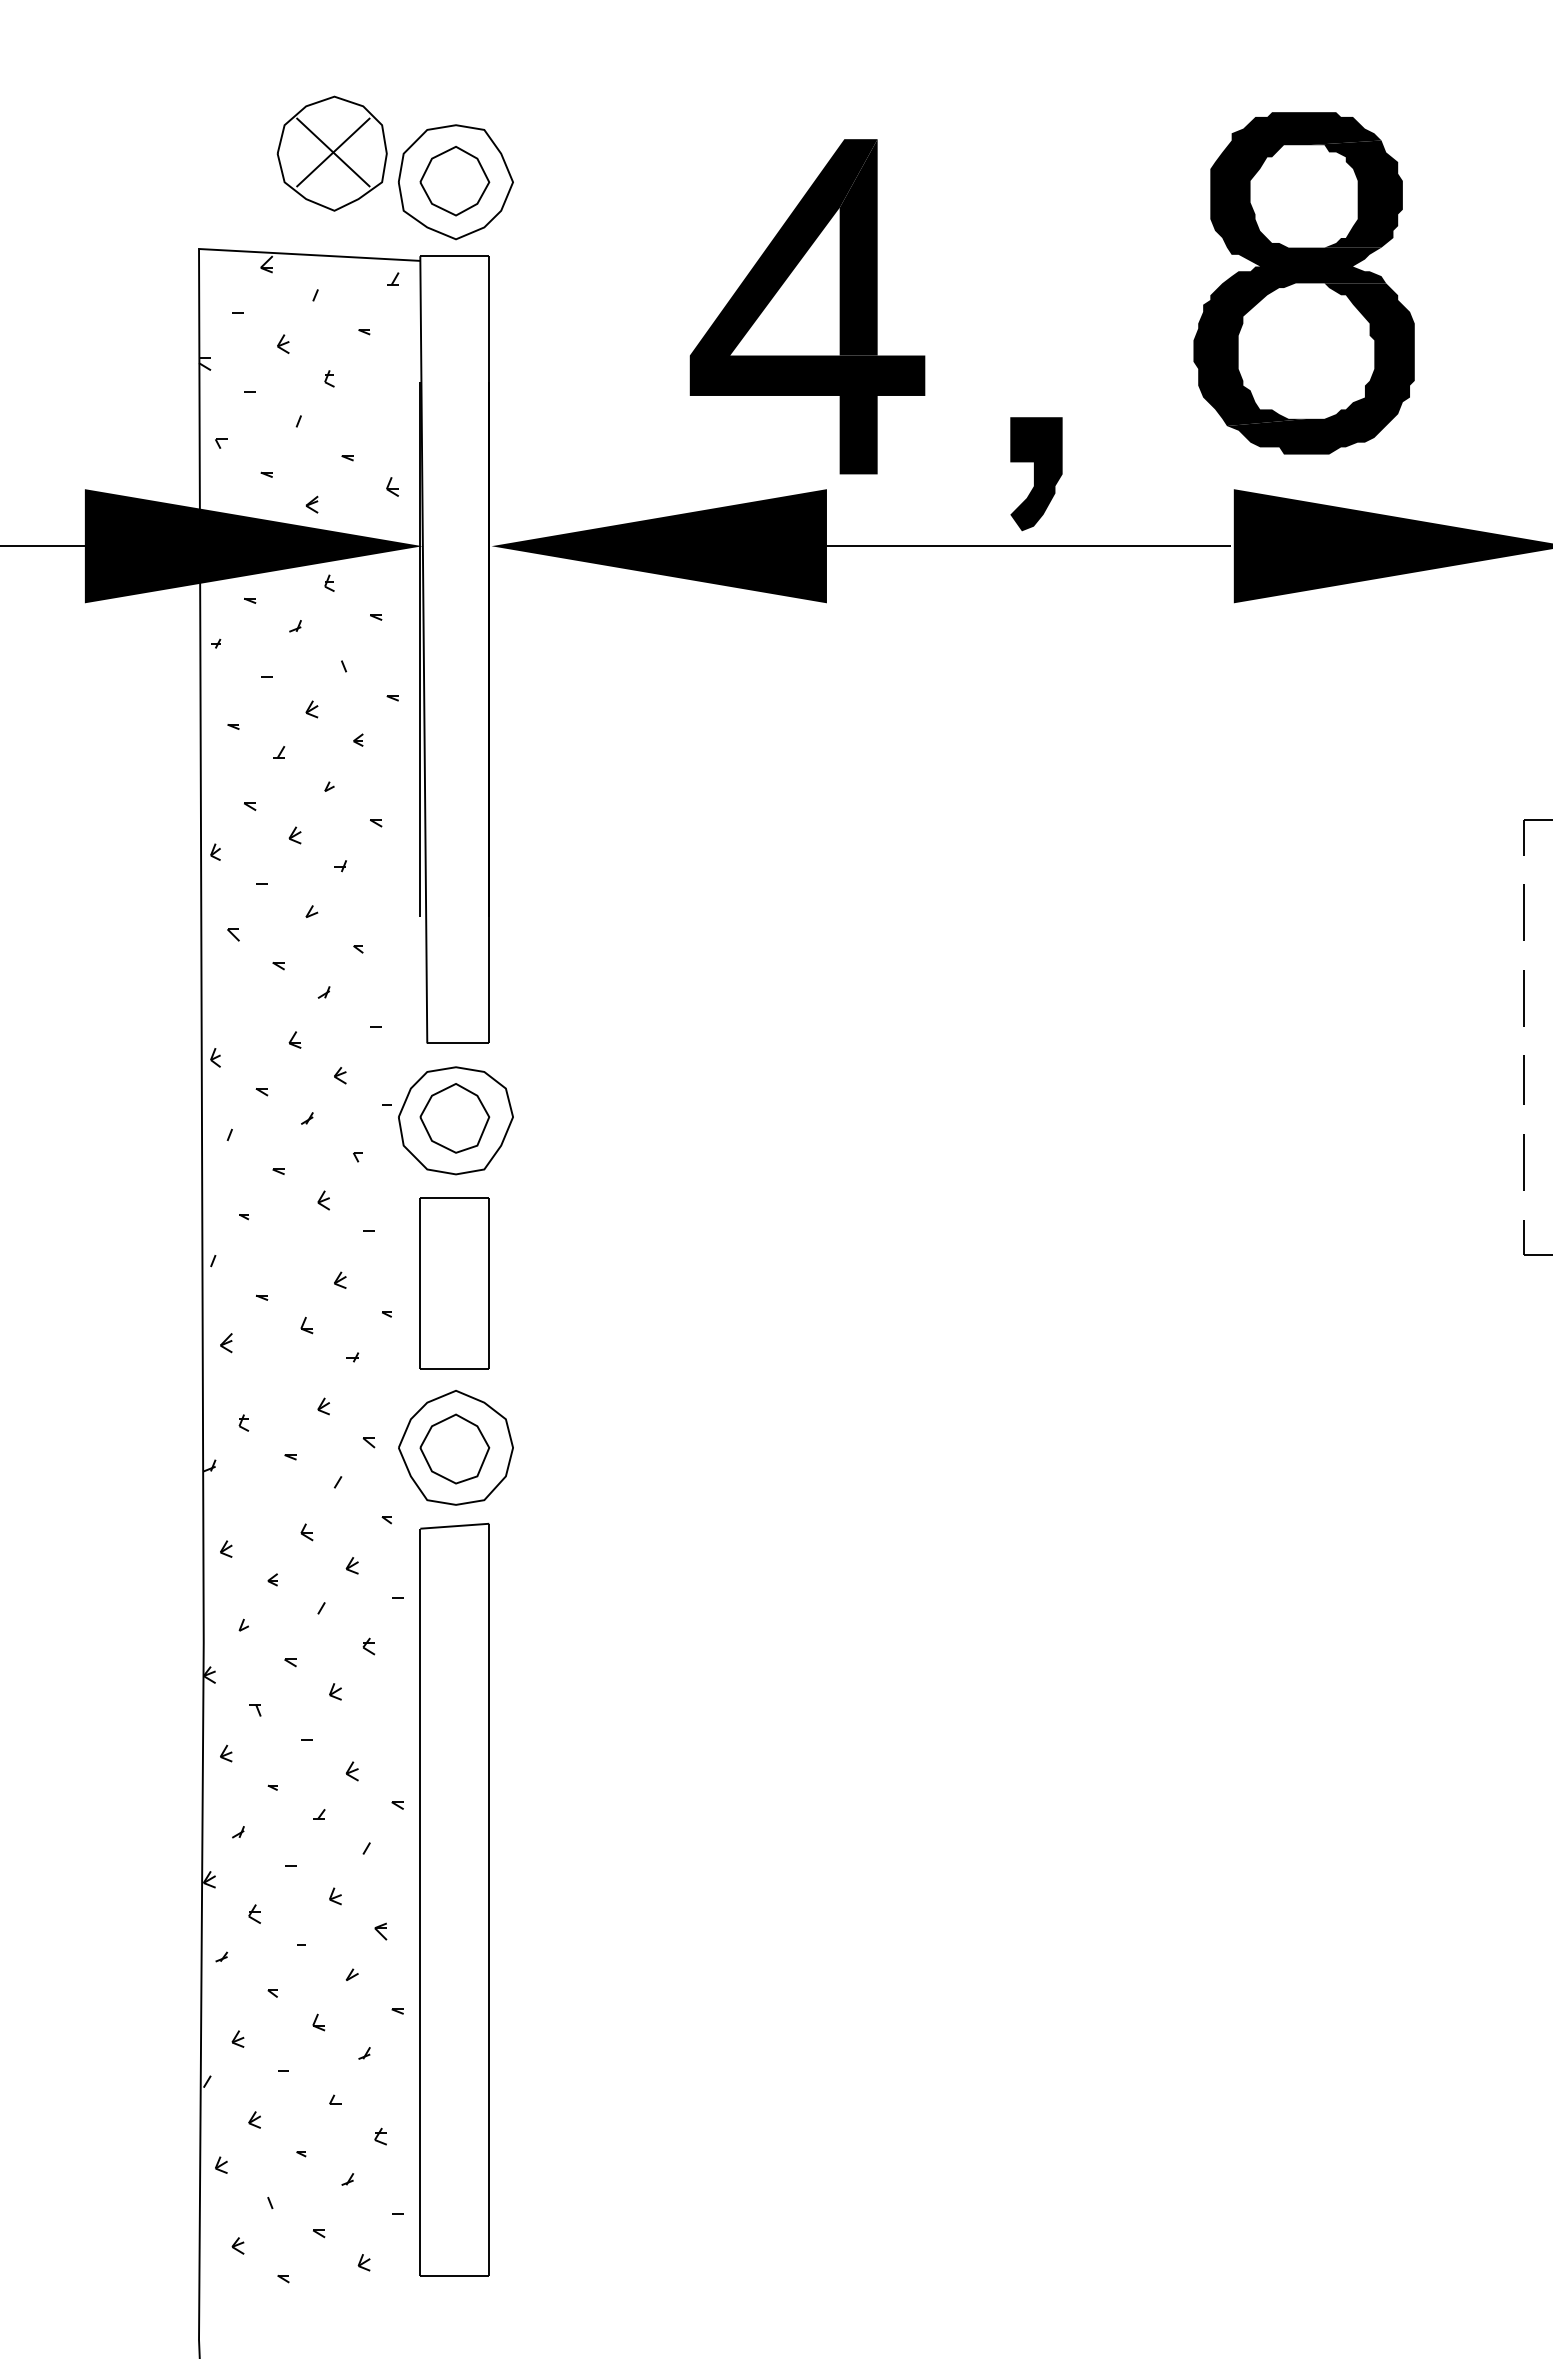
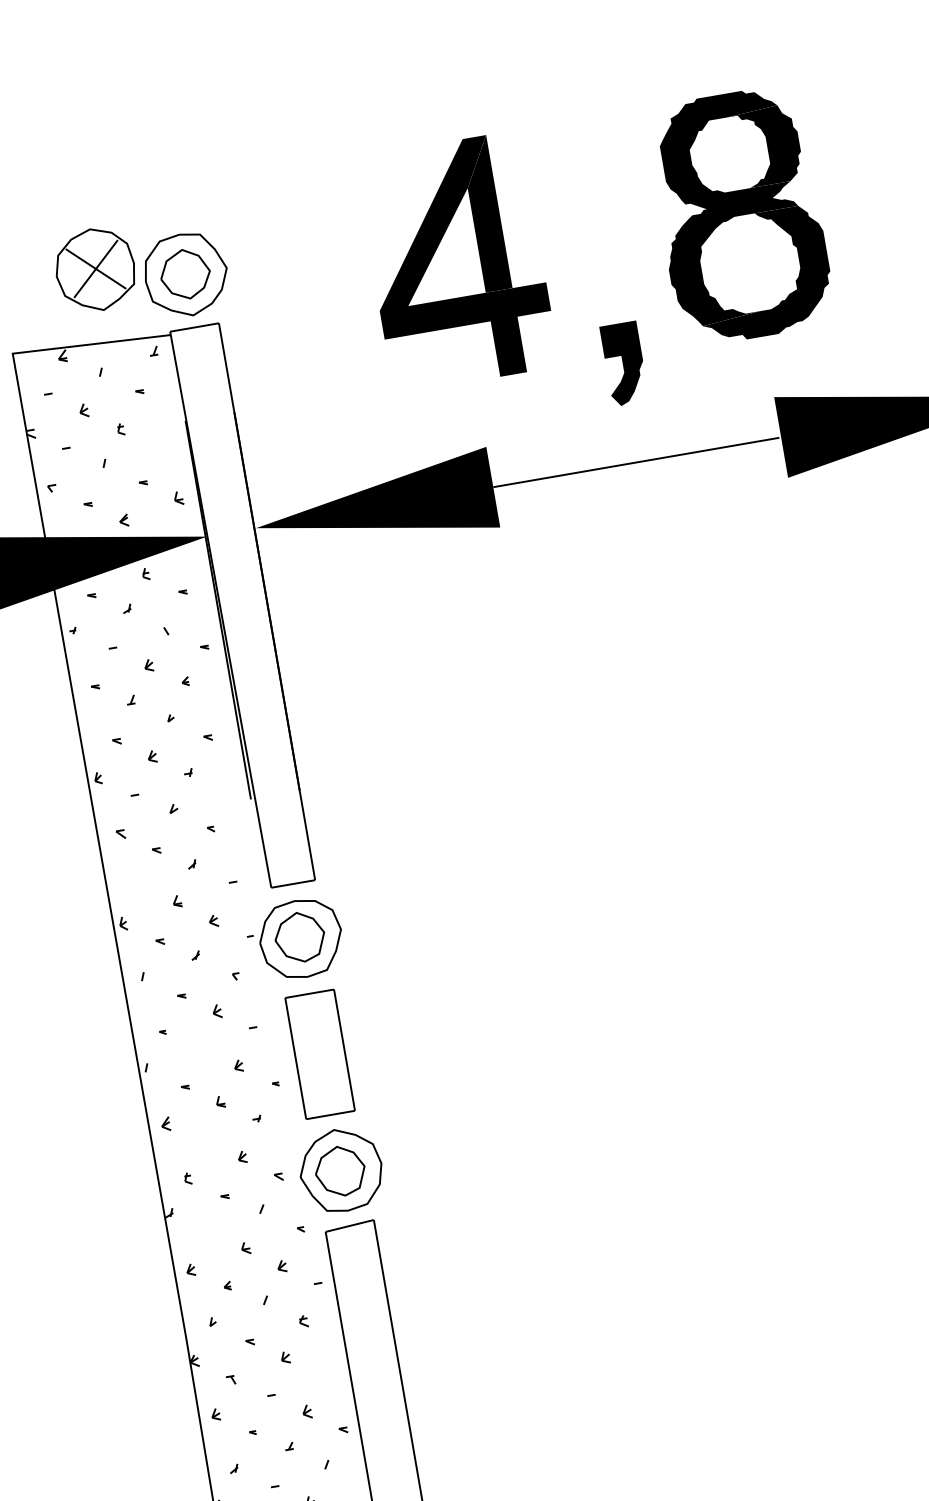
part: (1303, 283) -> (739, 216), moved
part: (807, 306) -> (456, 262), moved
part: (1036, 474) -> (624, 364), moved

